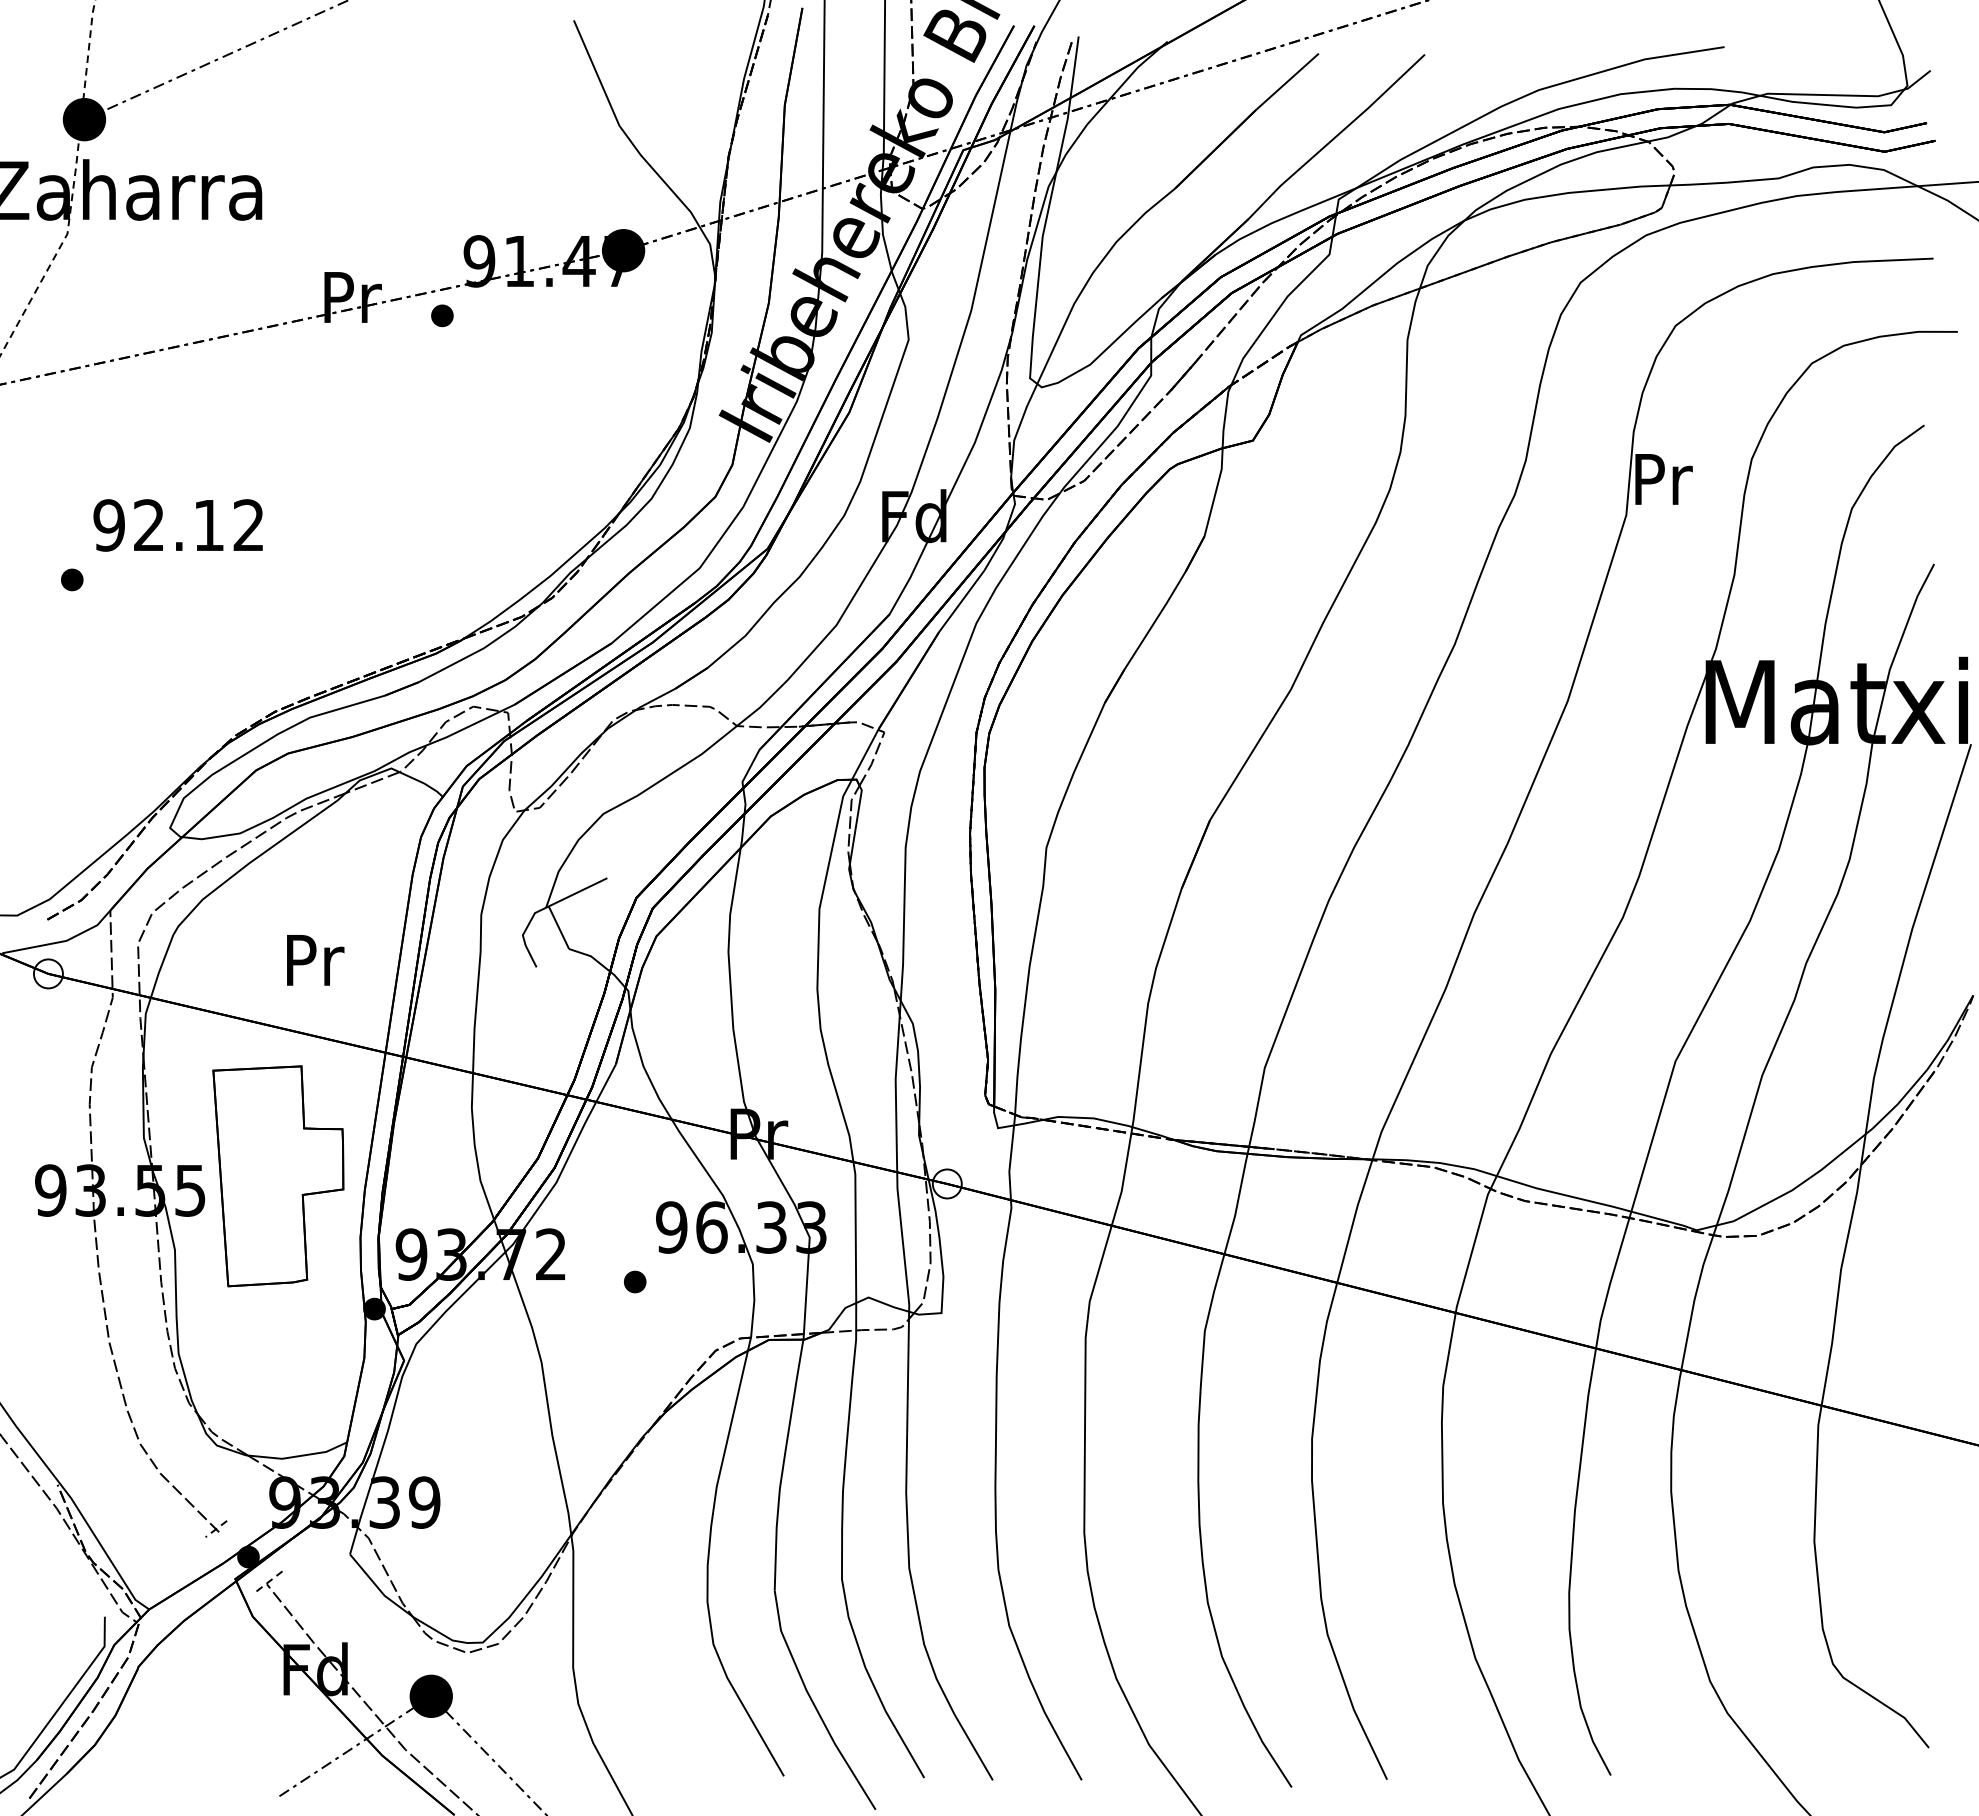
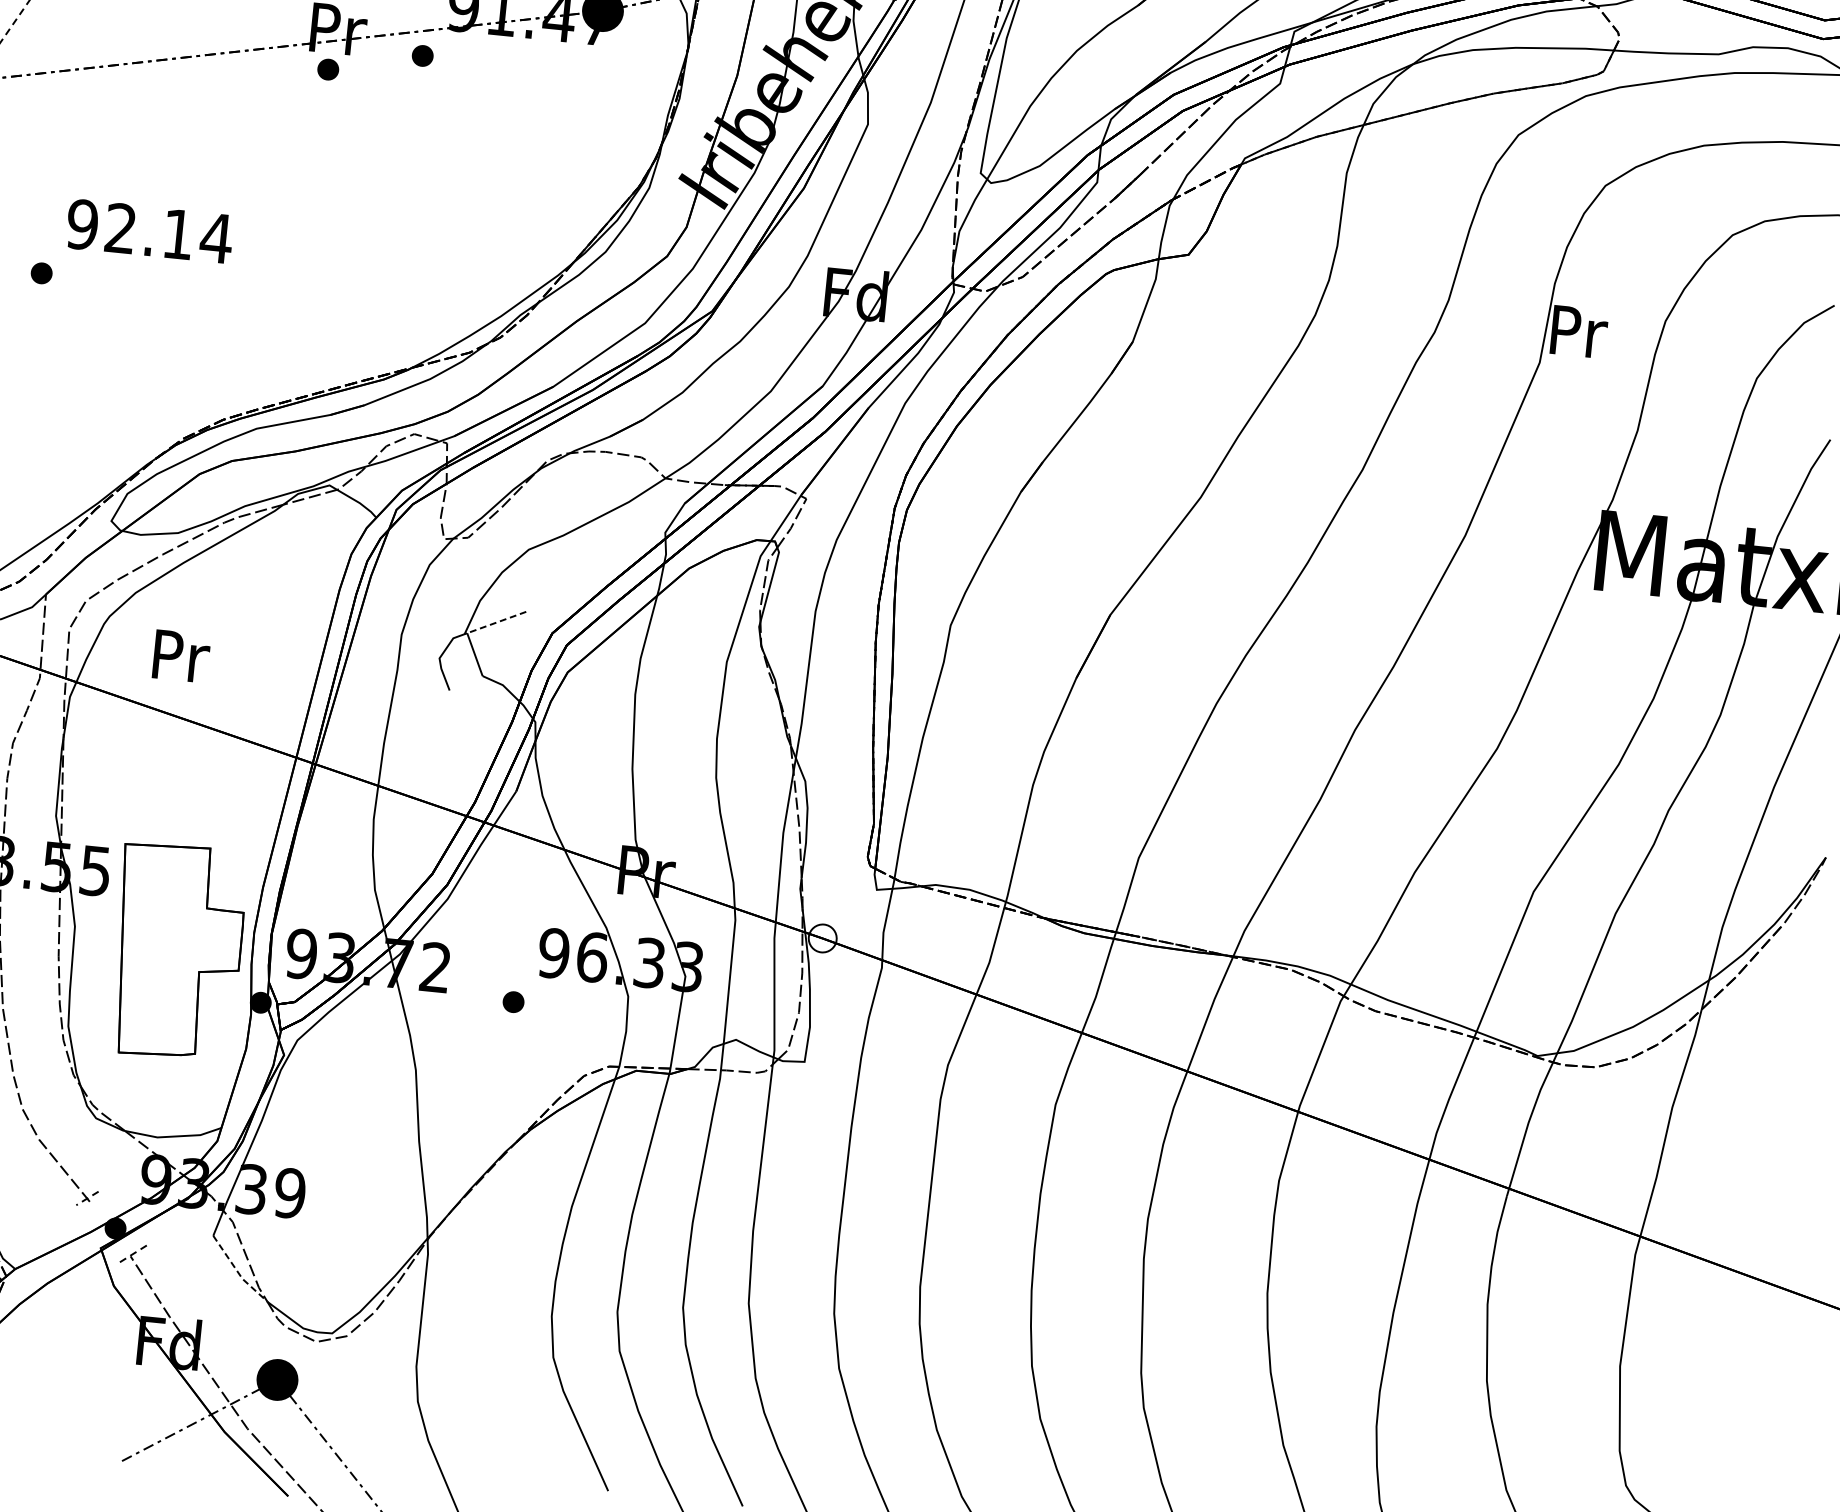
part: (346, 339) -> (328, 69), added
text: (248, 524) -> (216, 237), 92.12 -> 92.14
line: (578, 892) -> (497, 622), solid -> dashed
text: (315, 960) -> (181, 656), moved
part: (278, 1176) -> (177, 952), moved
line: (378, 1588) -> (237, 1271), solid -> dashed

